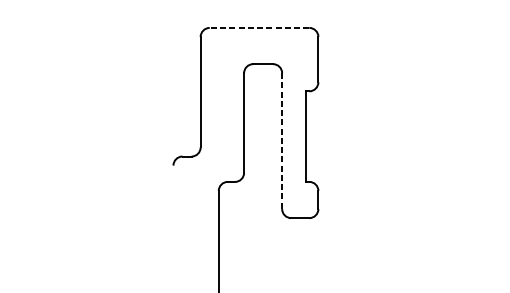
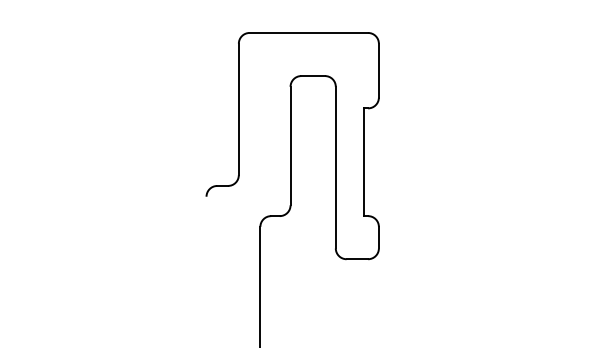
line: (259, 27) -> (308, 32), dashed -> solid
line: (281, 141) -> (335, 167), dashed -> solid

